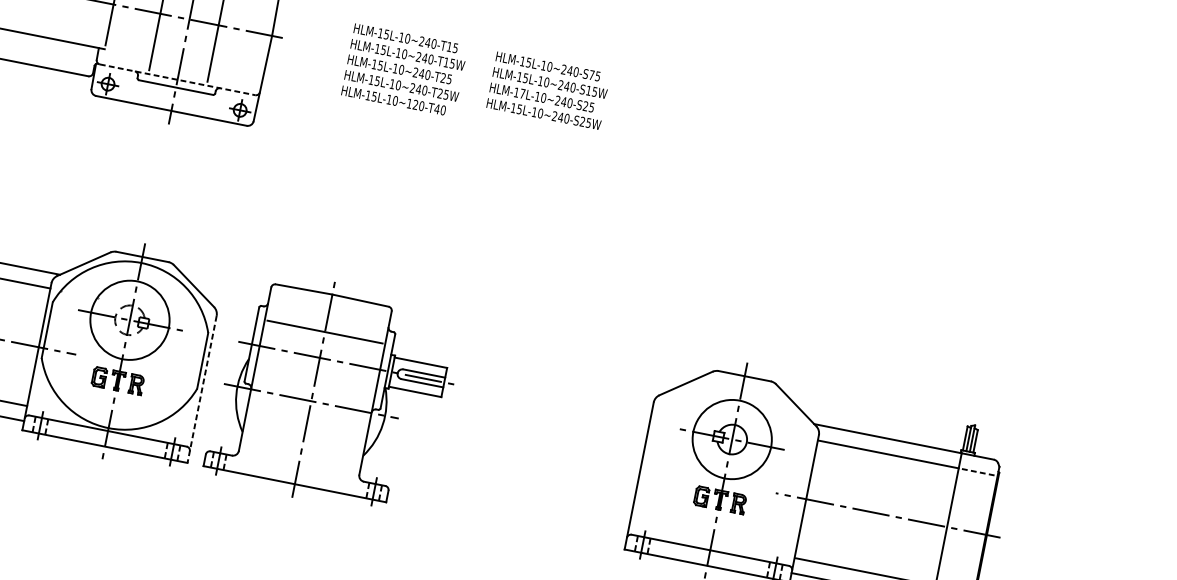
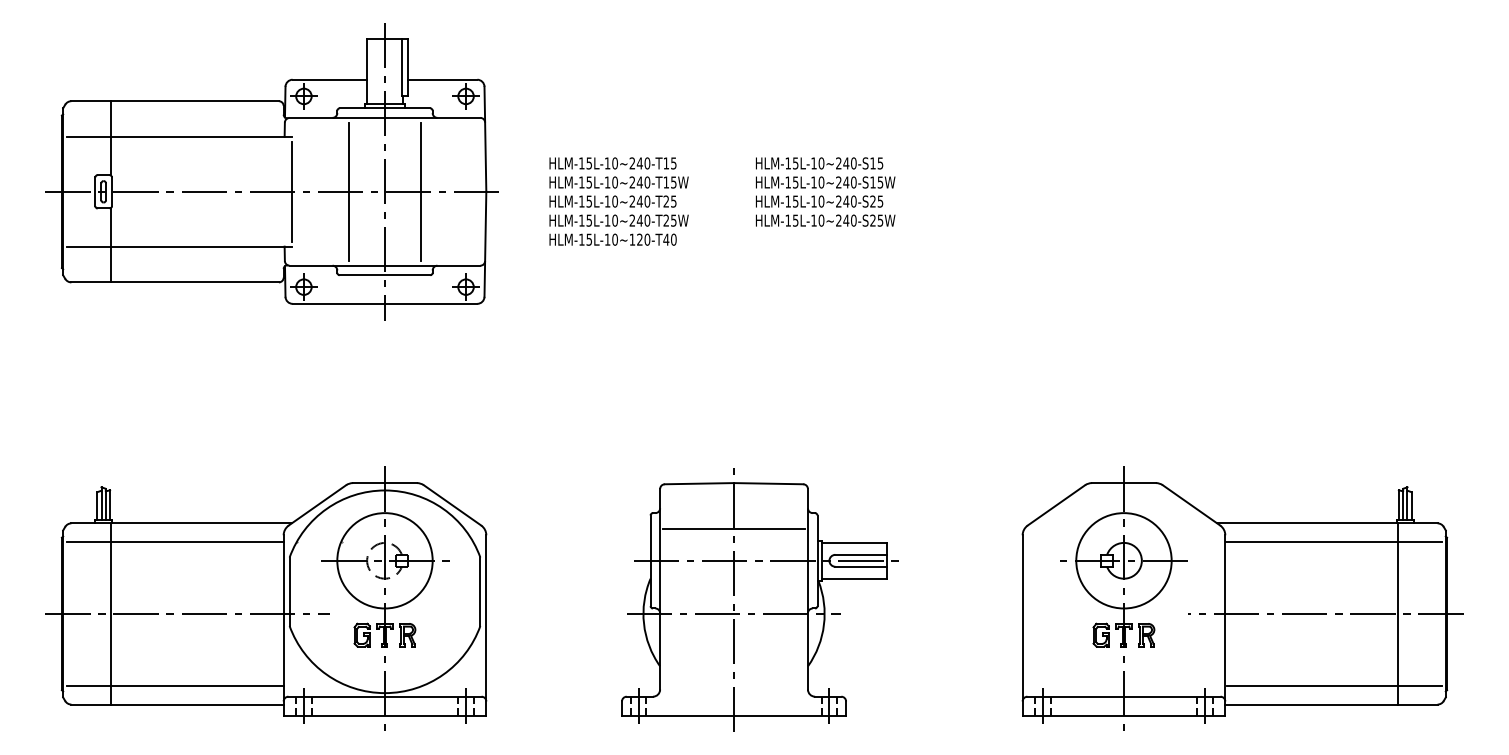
text: (404, 70) -> (618, 201), moved
text: (591, 75) -> (872, 163), HLM-15L-10~240-S75 -> HLM-15L-10~240-S15
line: (178, 79) -> (385, 265), dashed -> solid
text: (522, 93) -> (795, 201), HLM-17L-10~240-S25 -> HLM-15L-10~240-S25
line: (202, 390) -> (486, 626), dashed -> solid
part: (334, 393) -> (759, 599), moved
line: (977, 471) -> (1420, 541), dashed -> solid

